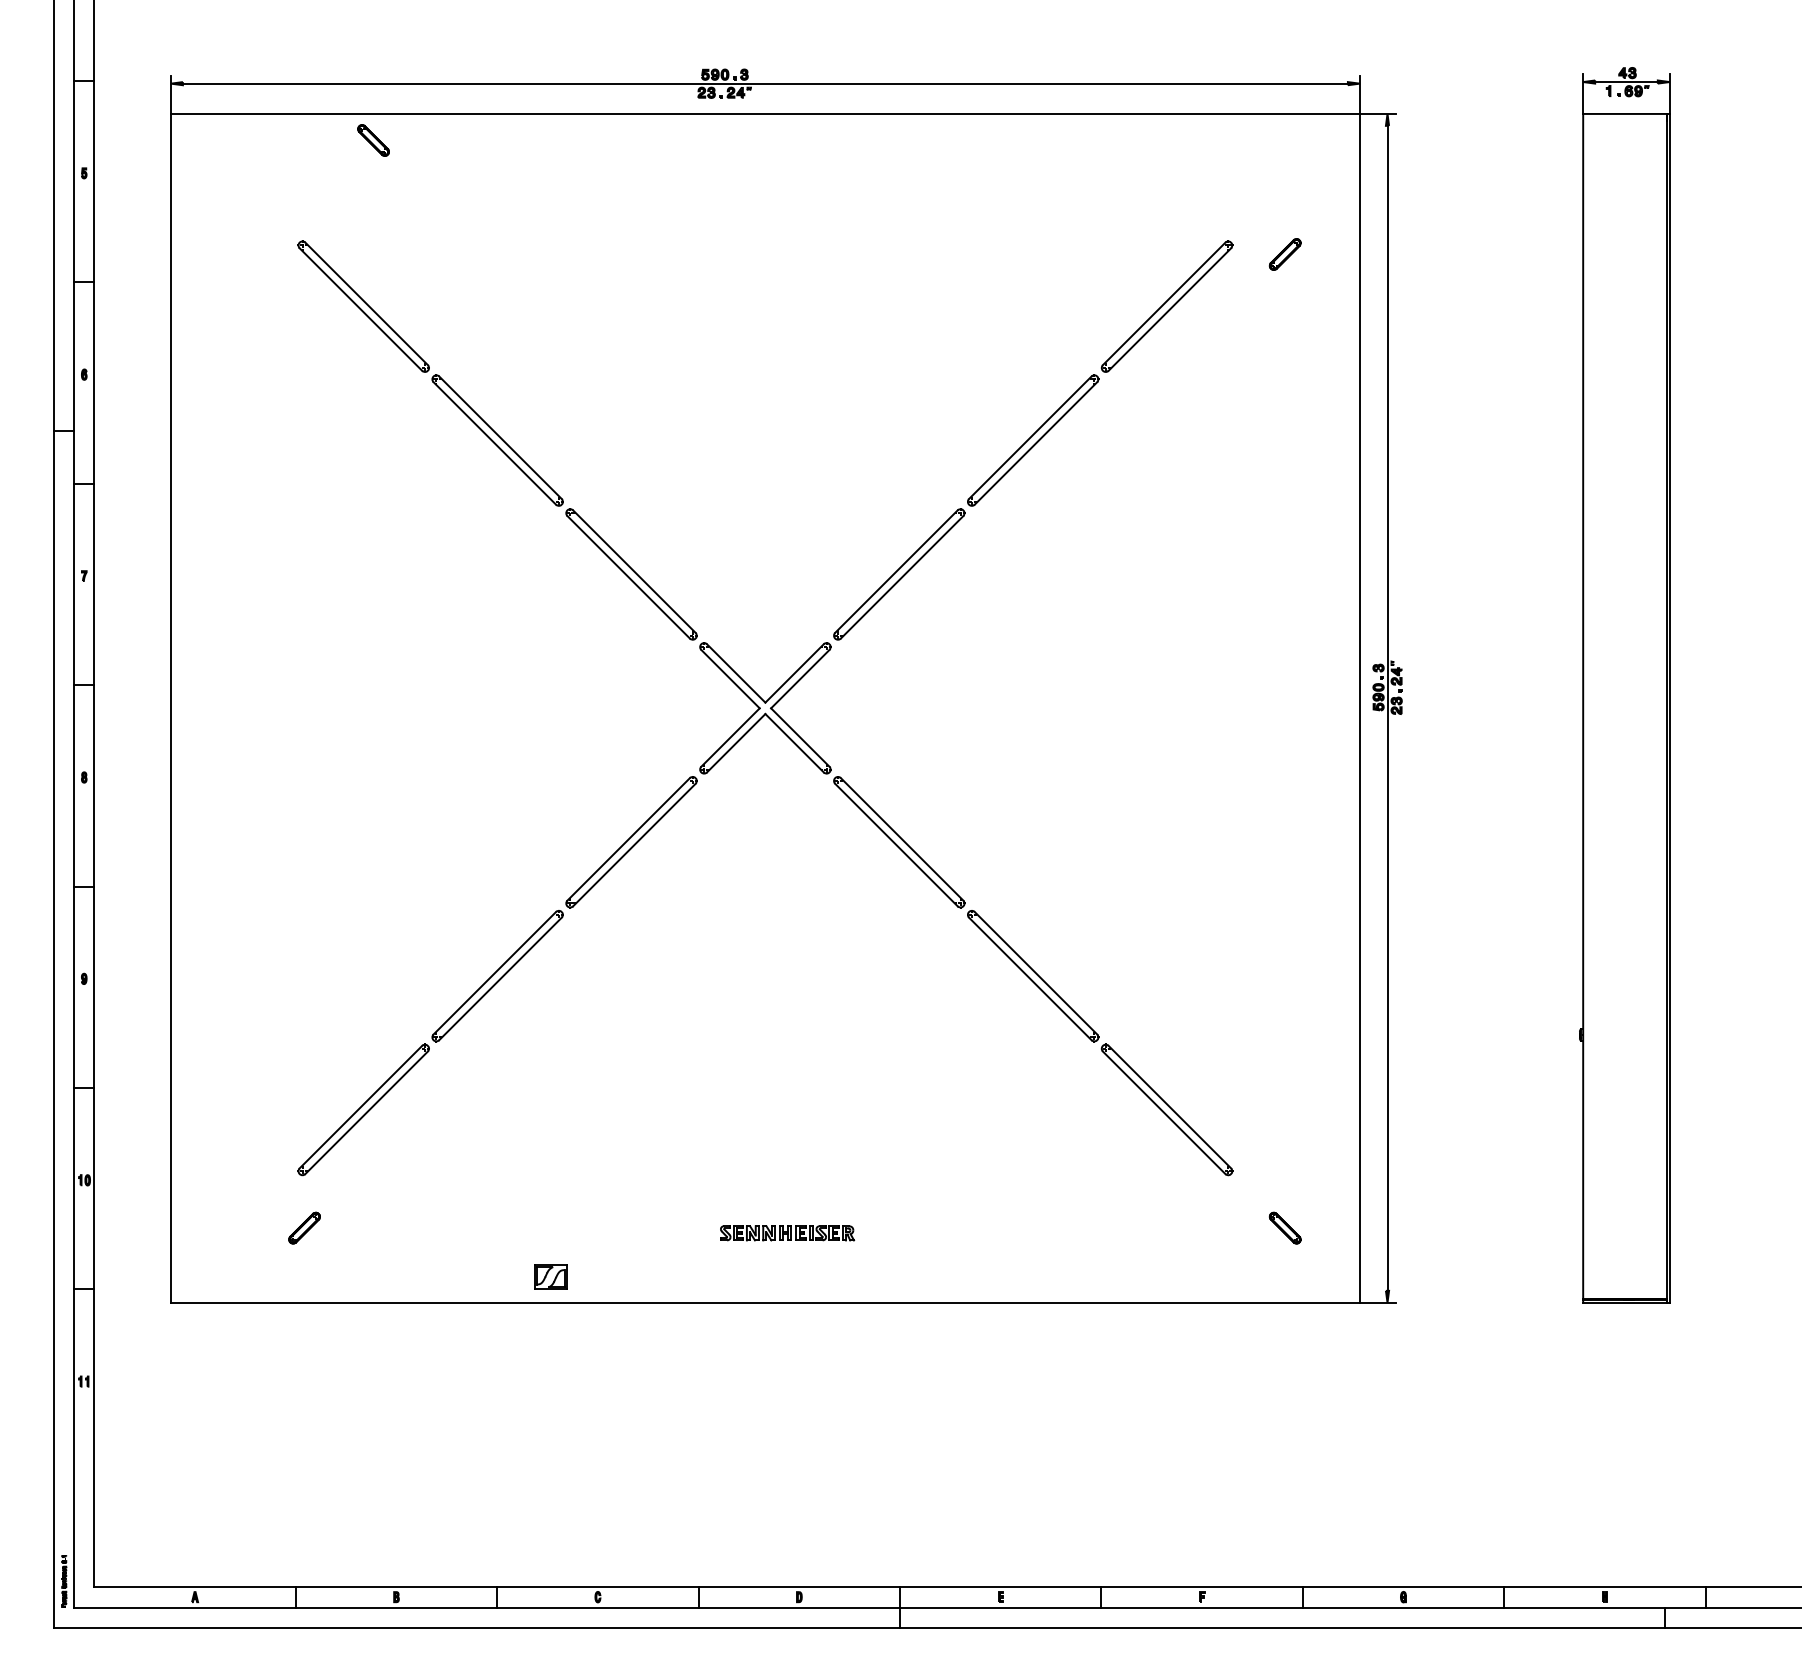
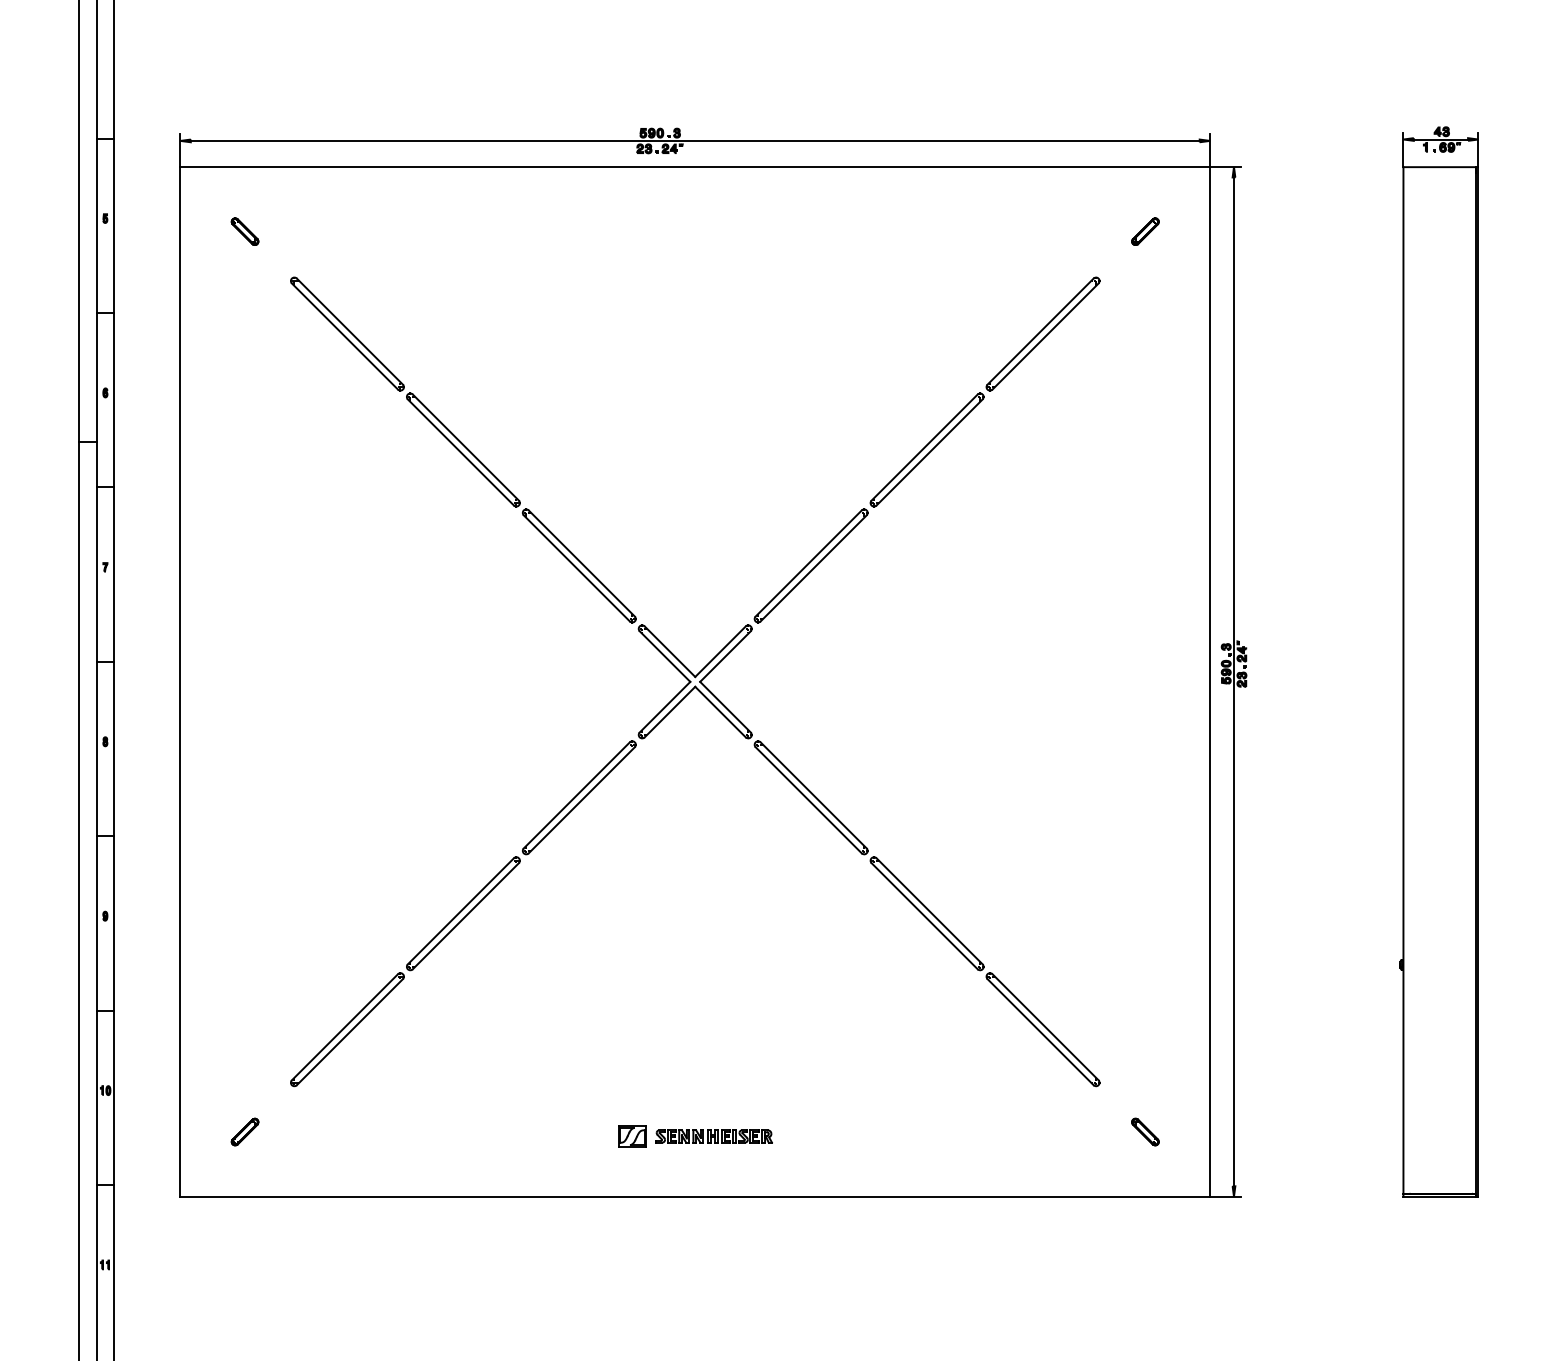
part: (373, 140) -> (245, 231), moved
part: (1284, 254) -> (1144, 231), moved
part: (304, 1227) -> (245, 1131), moved
part: (550, 1276) -> (632, 1135), moved

